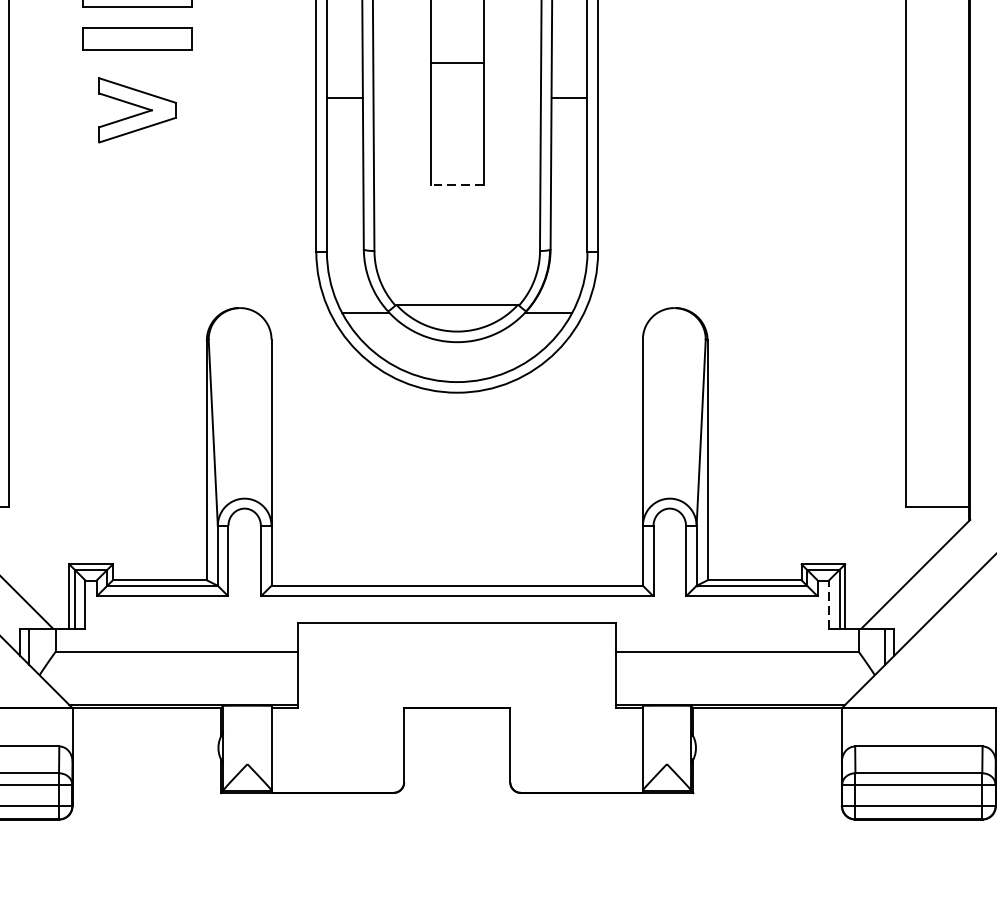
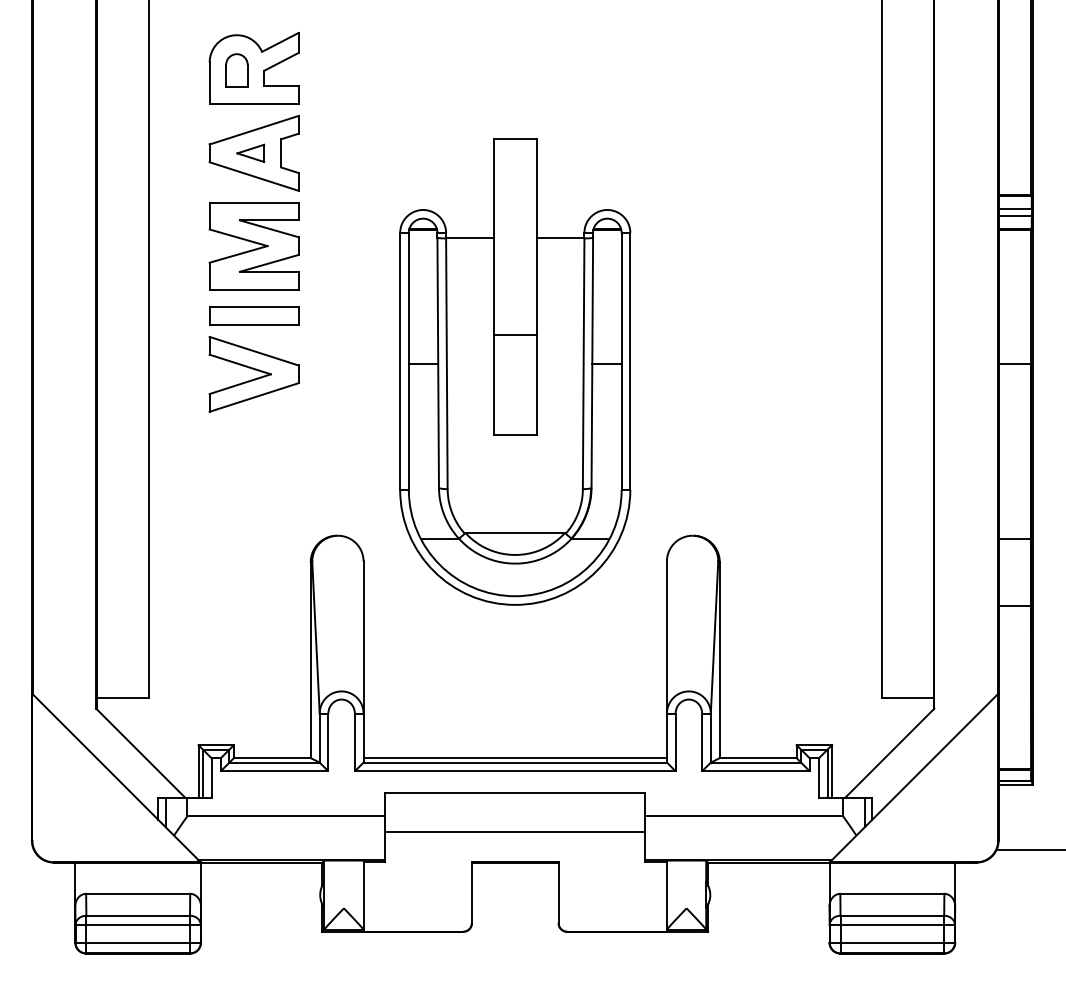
part: (136, 109) -> (253, 373), size x1.43
line: (457, 185) -> (515, 435), dashed -> solid
line: (456, 580) -> (514, 758), added
line: (828, 604) -> (818, 777), dashed -> solid
line: (457, 671) -> (515, 832), added

